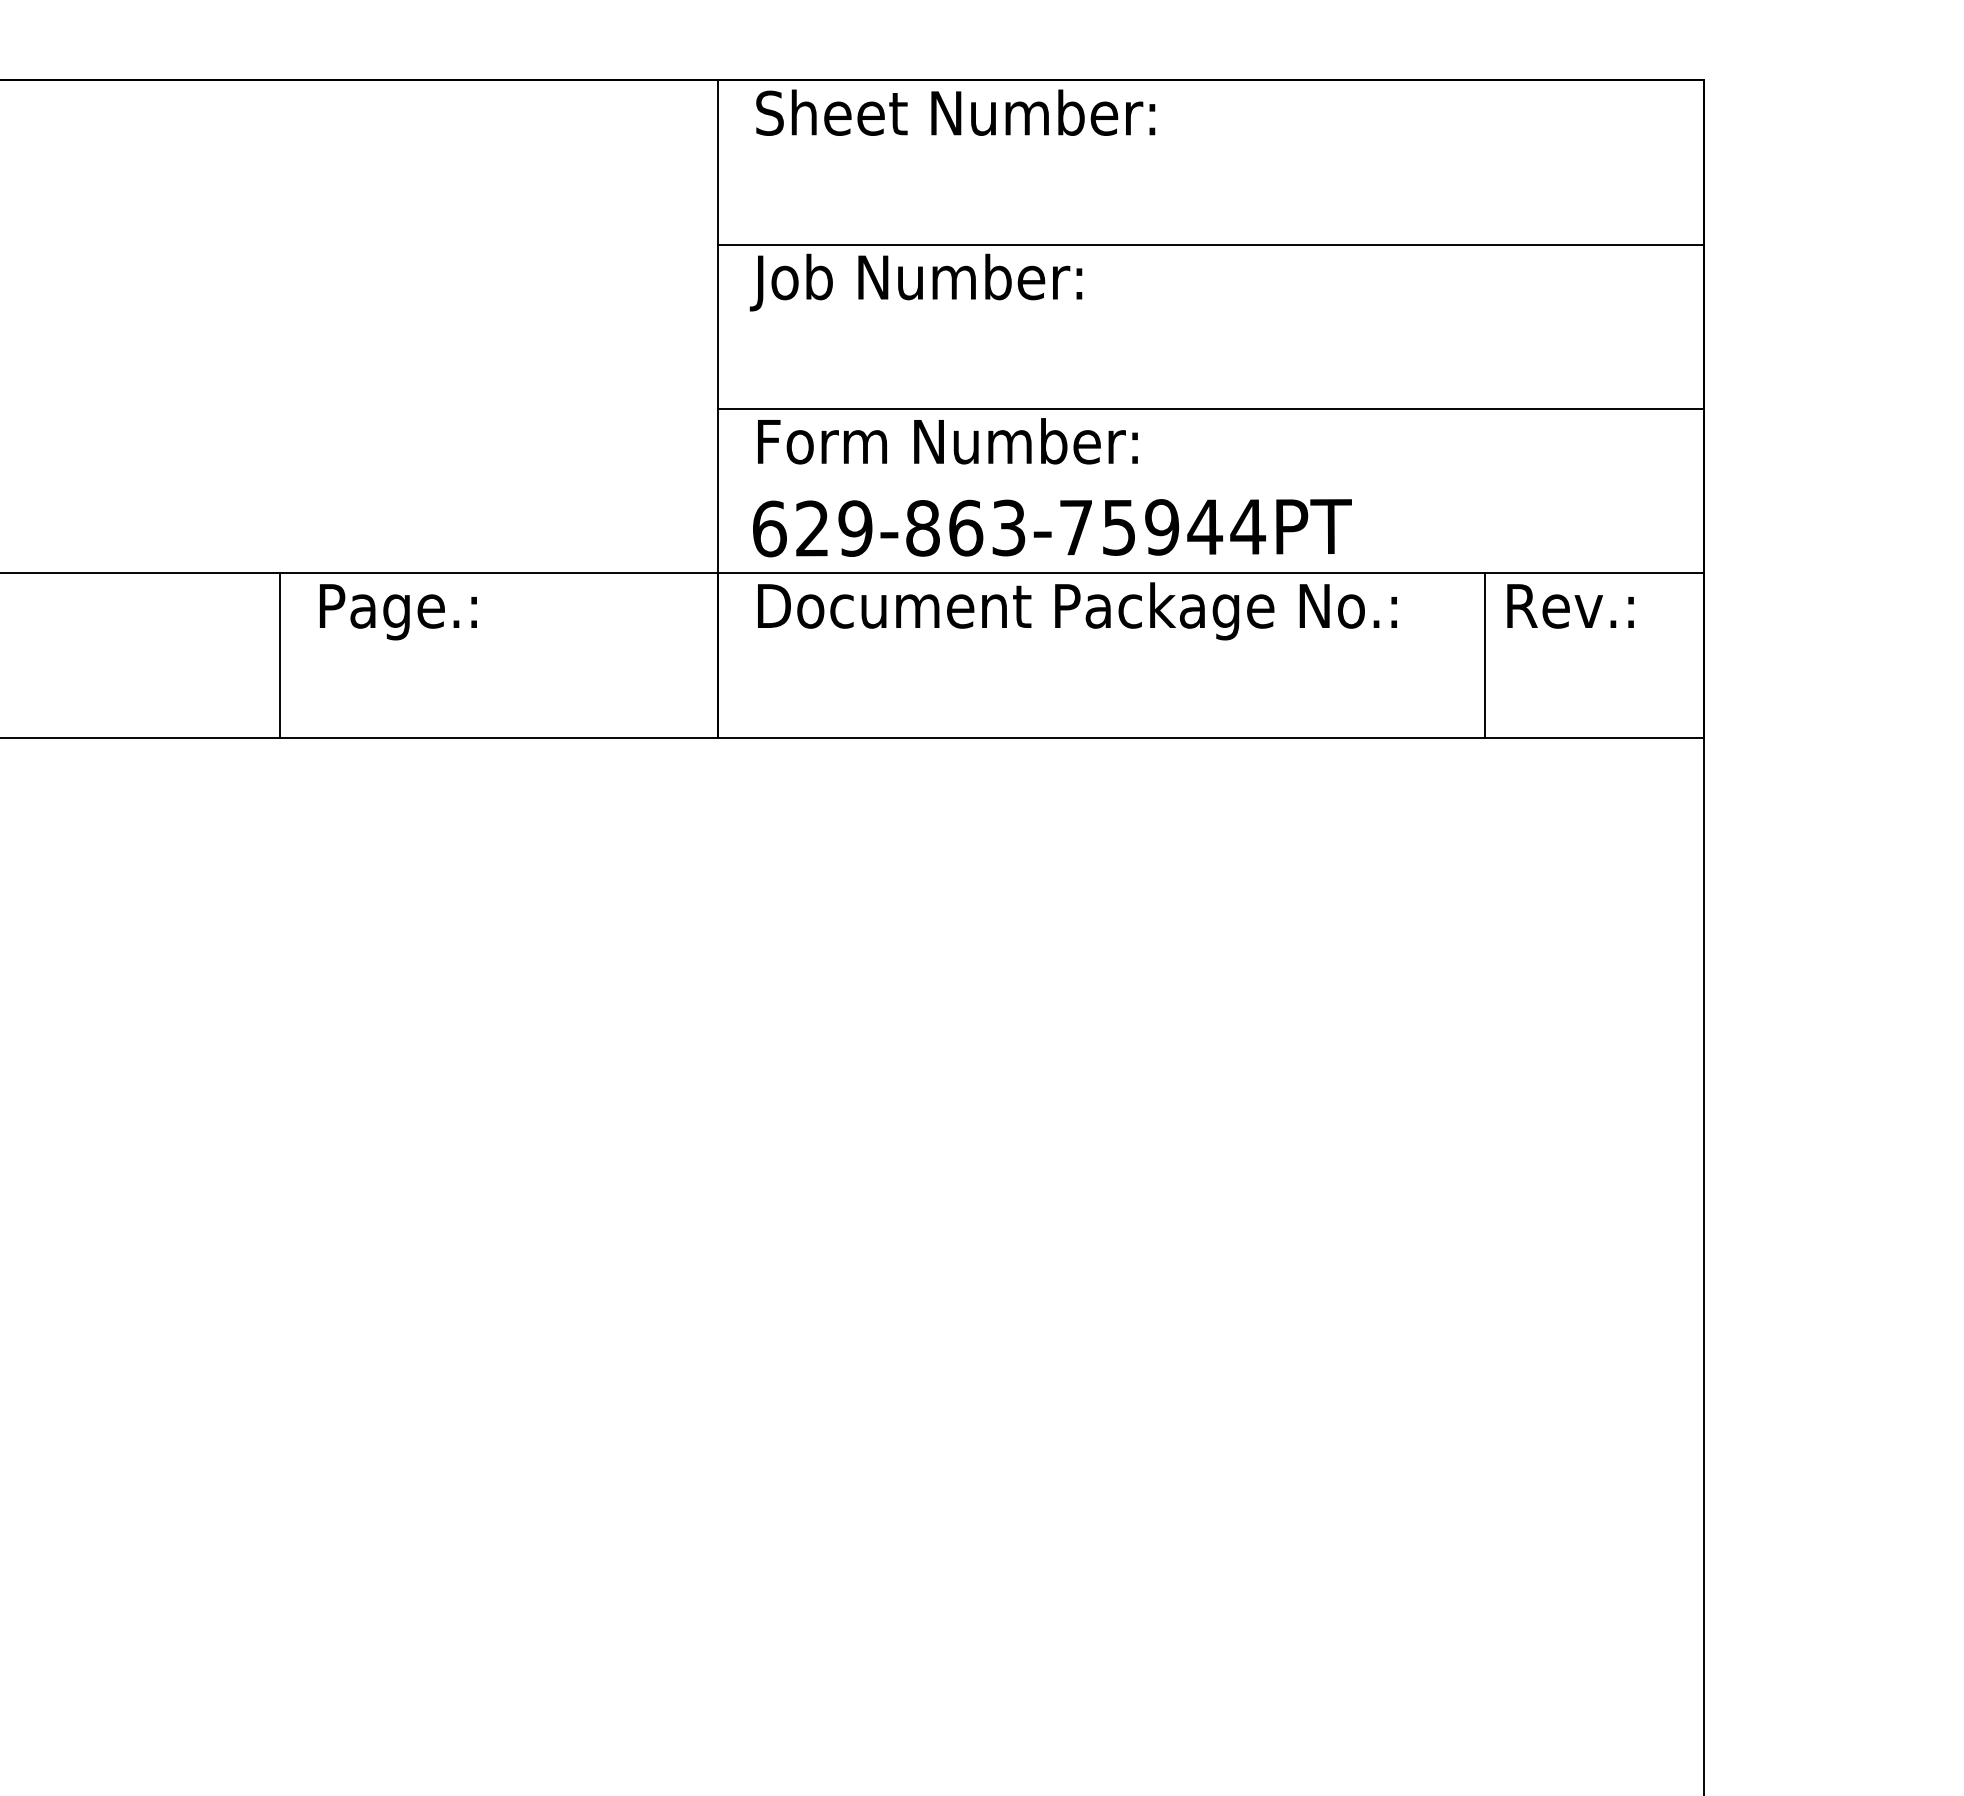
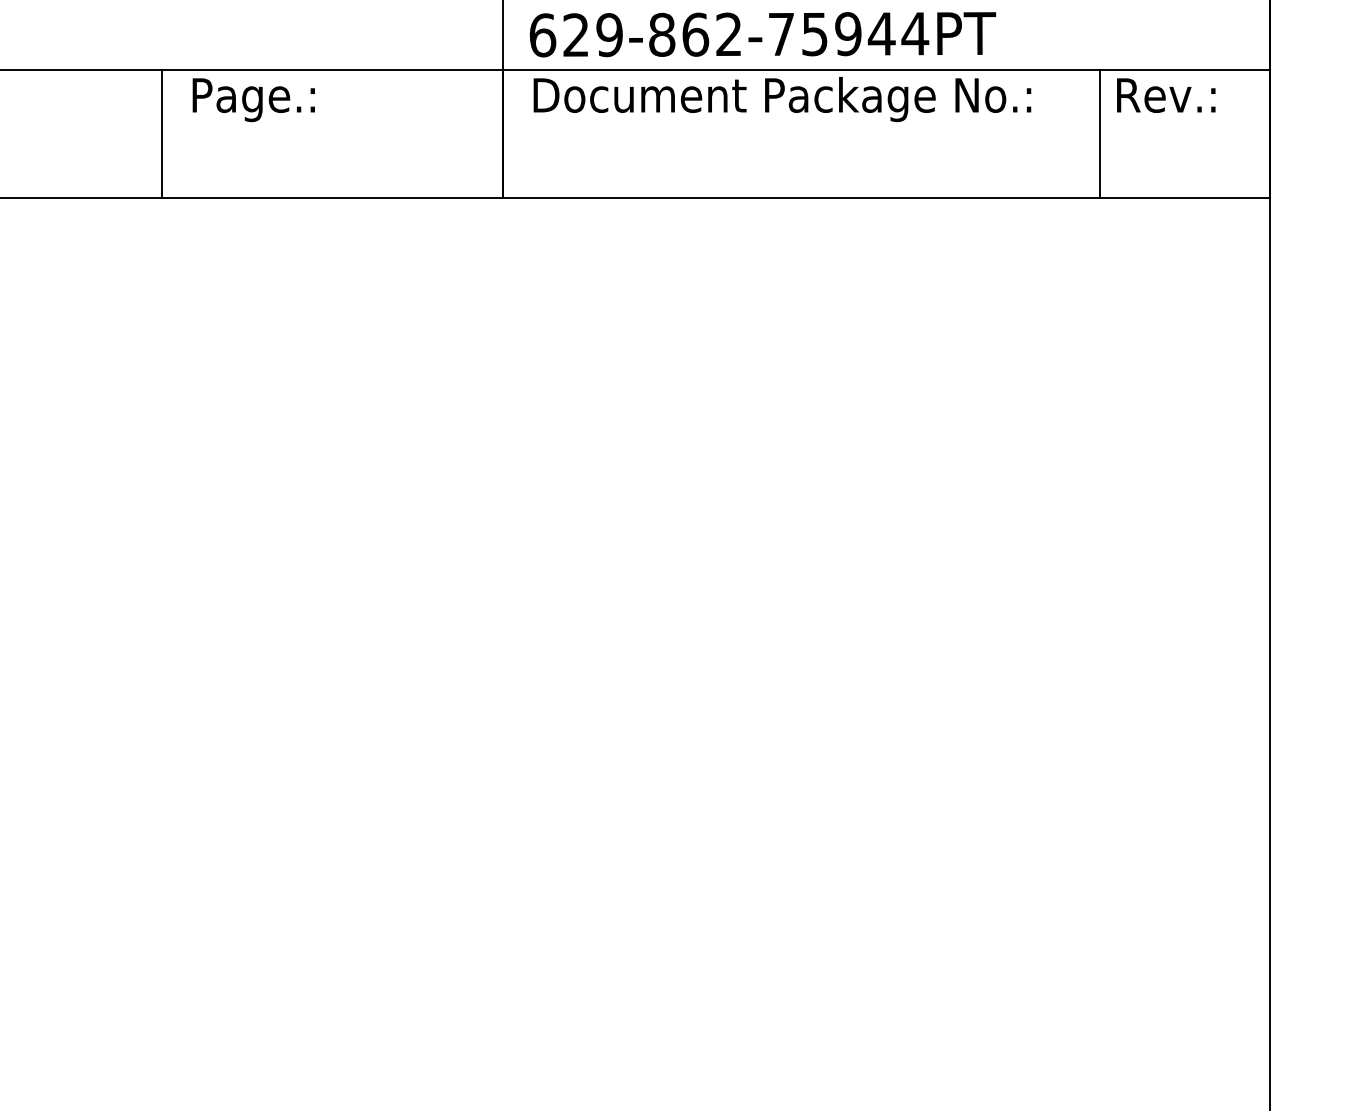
text: (1008, 527) -> (728, 34), 629-863-75944PT -> 629-862-75944PT

